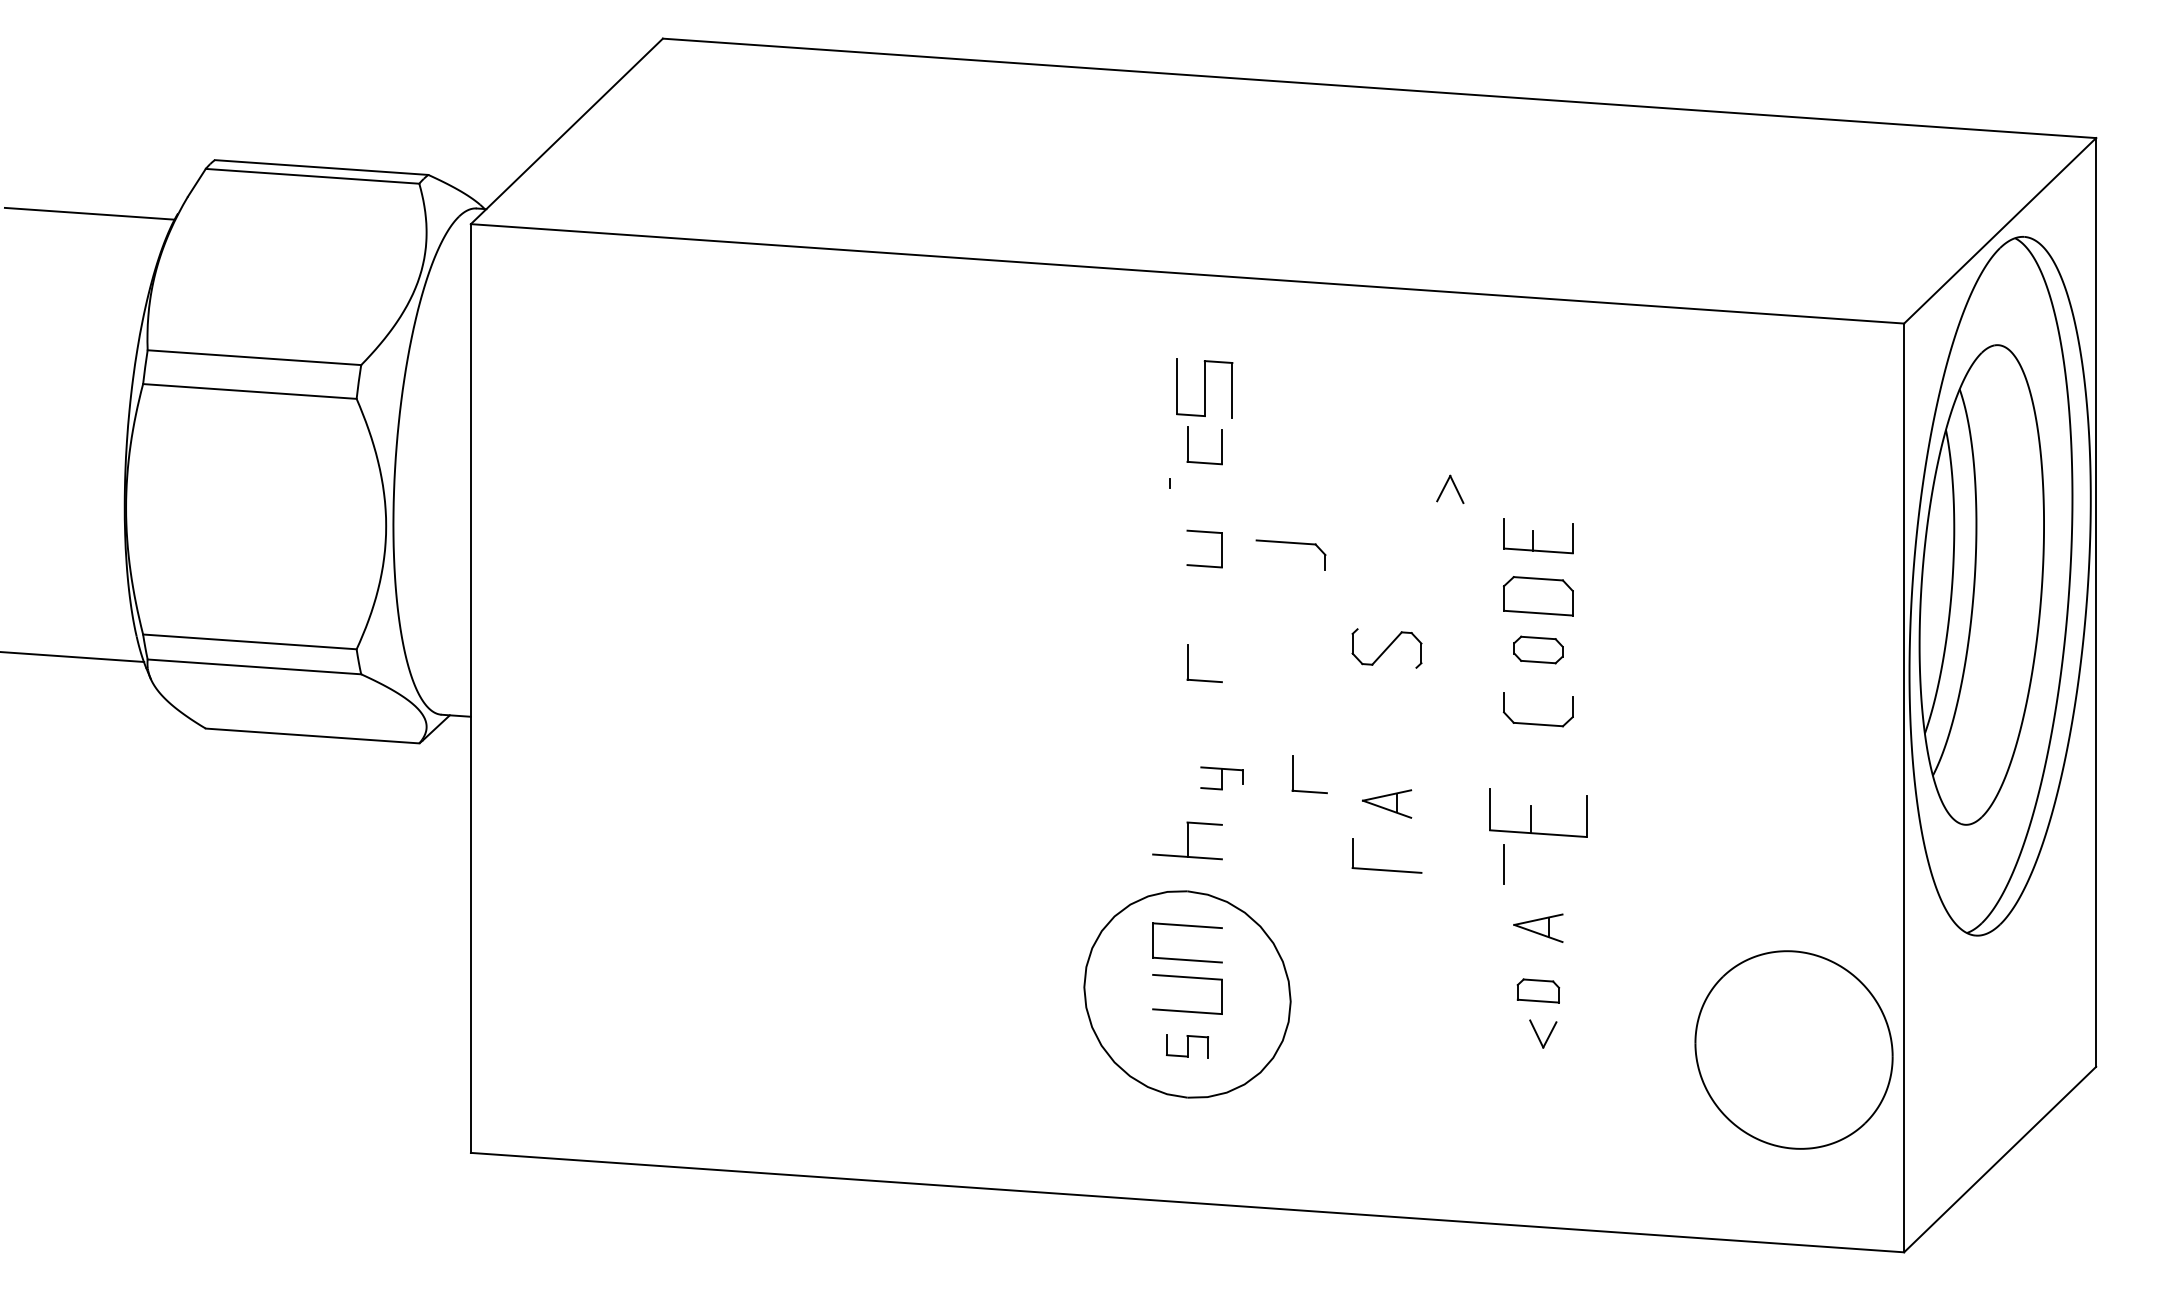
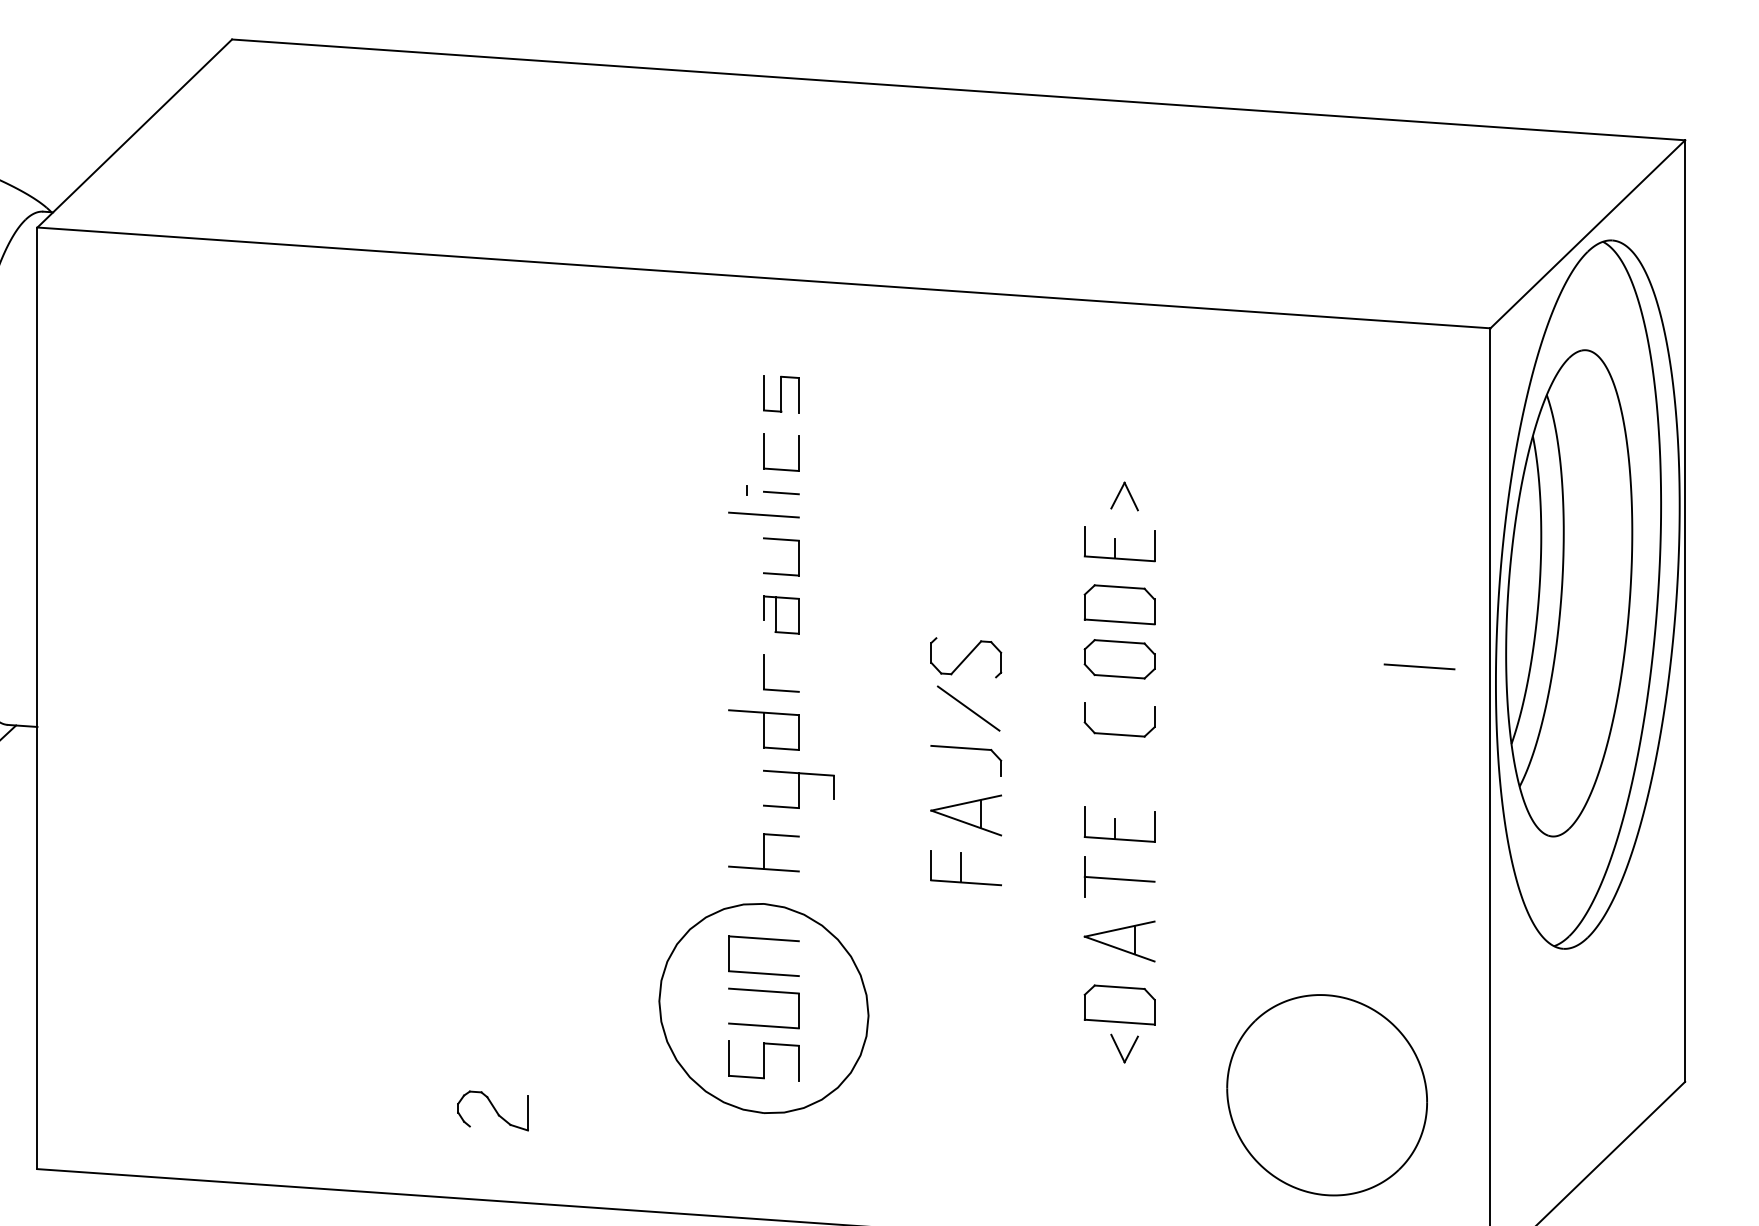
part: (1204, 388) -> (781, 394), size x0.62
line: (1204, 485) -> (781, 492), added
part: (1450, 488) -> (1124, 495), moved
line: (1187, 507) -> (763, 514), added
part: (1290, 543) -> (965, 748), moved
part: (1204, 606) -> (781, 615), added
part: (1538, 649) -> (1119, 658), size x1.43
line: (1833, 657) -> (1418, 666), added
line: (1389, 698) -> (968, 708), added
part: (1187, 719) -> (763, 729), added
part: (1293, 774) -> (871, 785), removed
part: (1221, 778) -> (798, 789), size x1.67
part: (1386, 803) -> (965, 814), size x1.43
part: (1538, 812) -> (1119, 824), size x0.71
line: (1382, 855) -> (961, 867), added
line: (1538, 866) -> (1119, 878), added
part: (1538, 927) -> (1119, 940), size x1.43
part: (1538, 990) -> (1119, 1004), size x1.67
part: (1187, 1046) -> (763, 1061), size x1.67
part: (1793, 1049) -> (1326, 1094), moved
part: (919, 1095) -> (492, 1110), added

